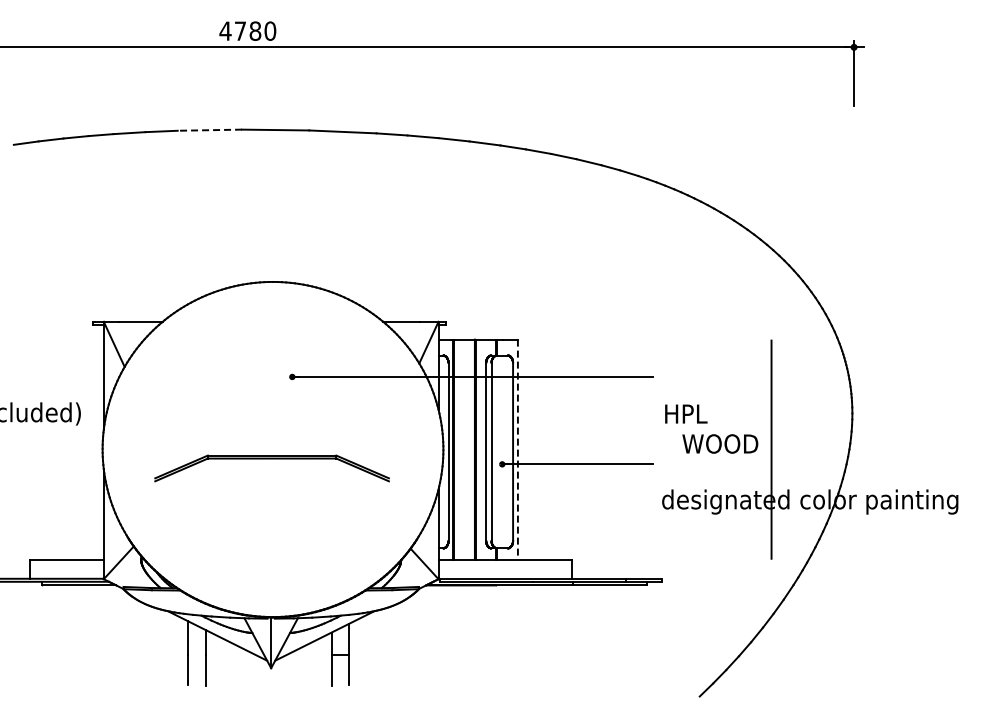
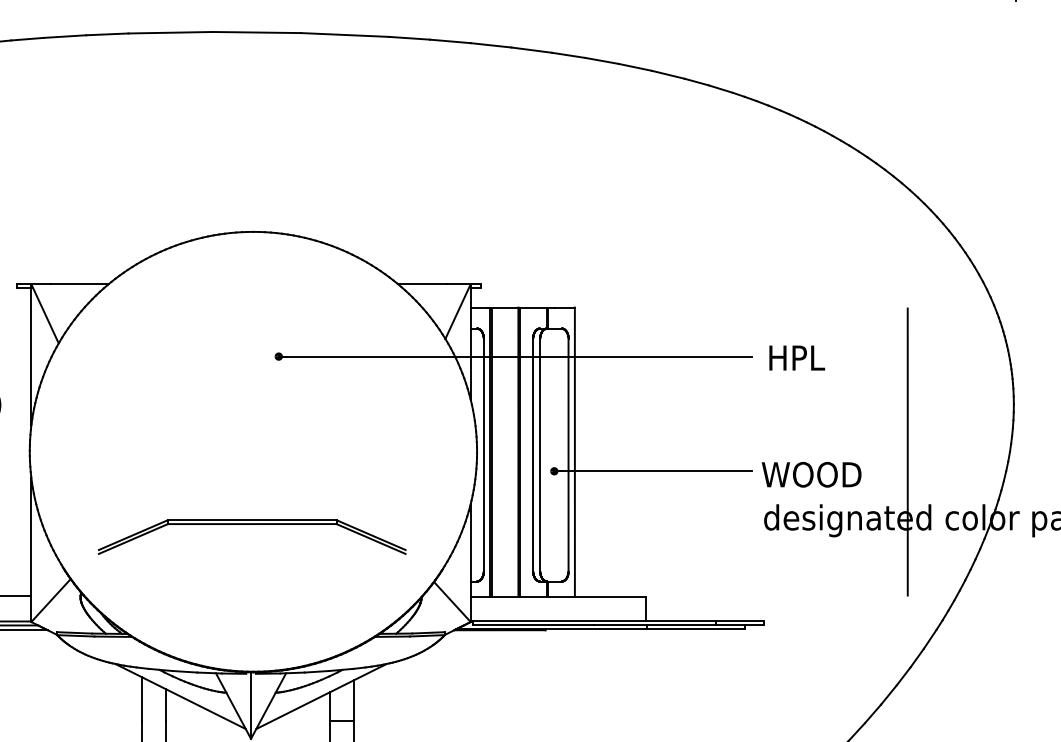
line: (209, 130) -> (170, 33), dashed -> solid
text: (686, 413) -> (797, 357), moved
text: (720, 443) -> (811, 474), moved
line: (517, 450) -> (574, 453), dashed -> solid
part: (271, 459) -> (251, 525), moved

